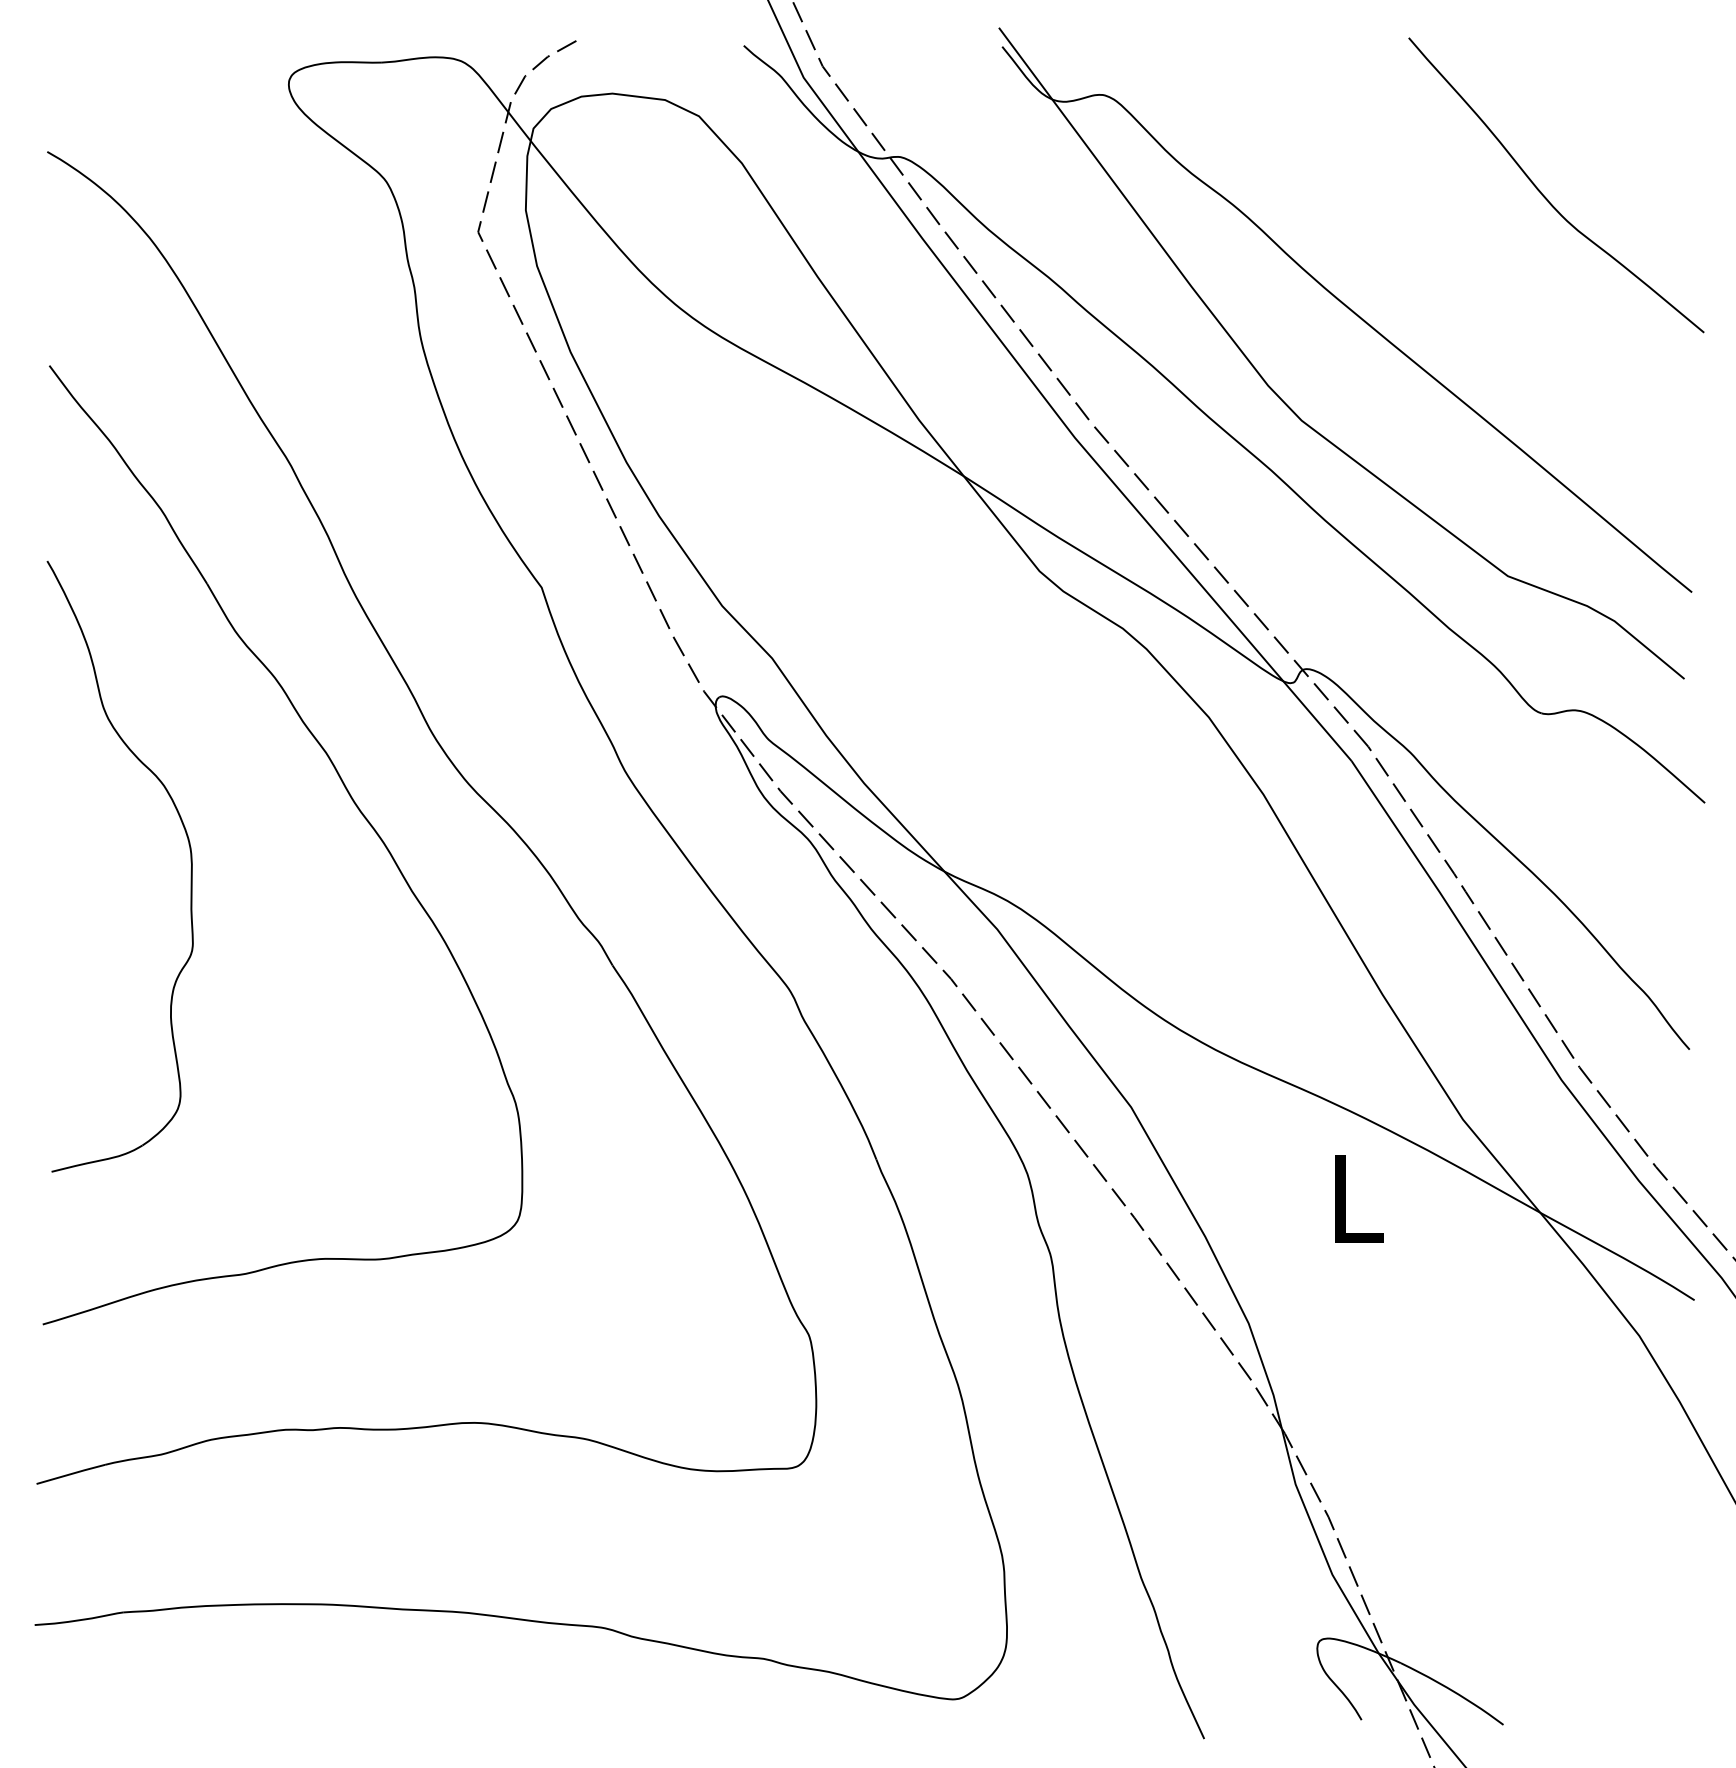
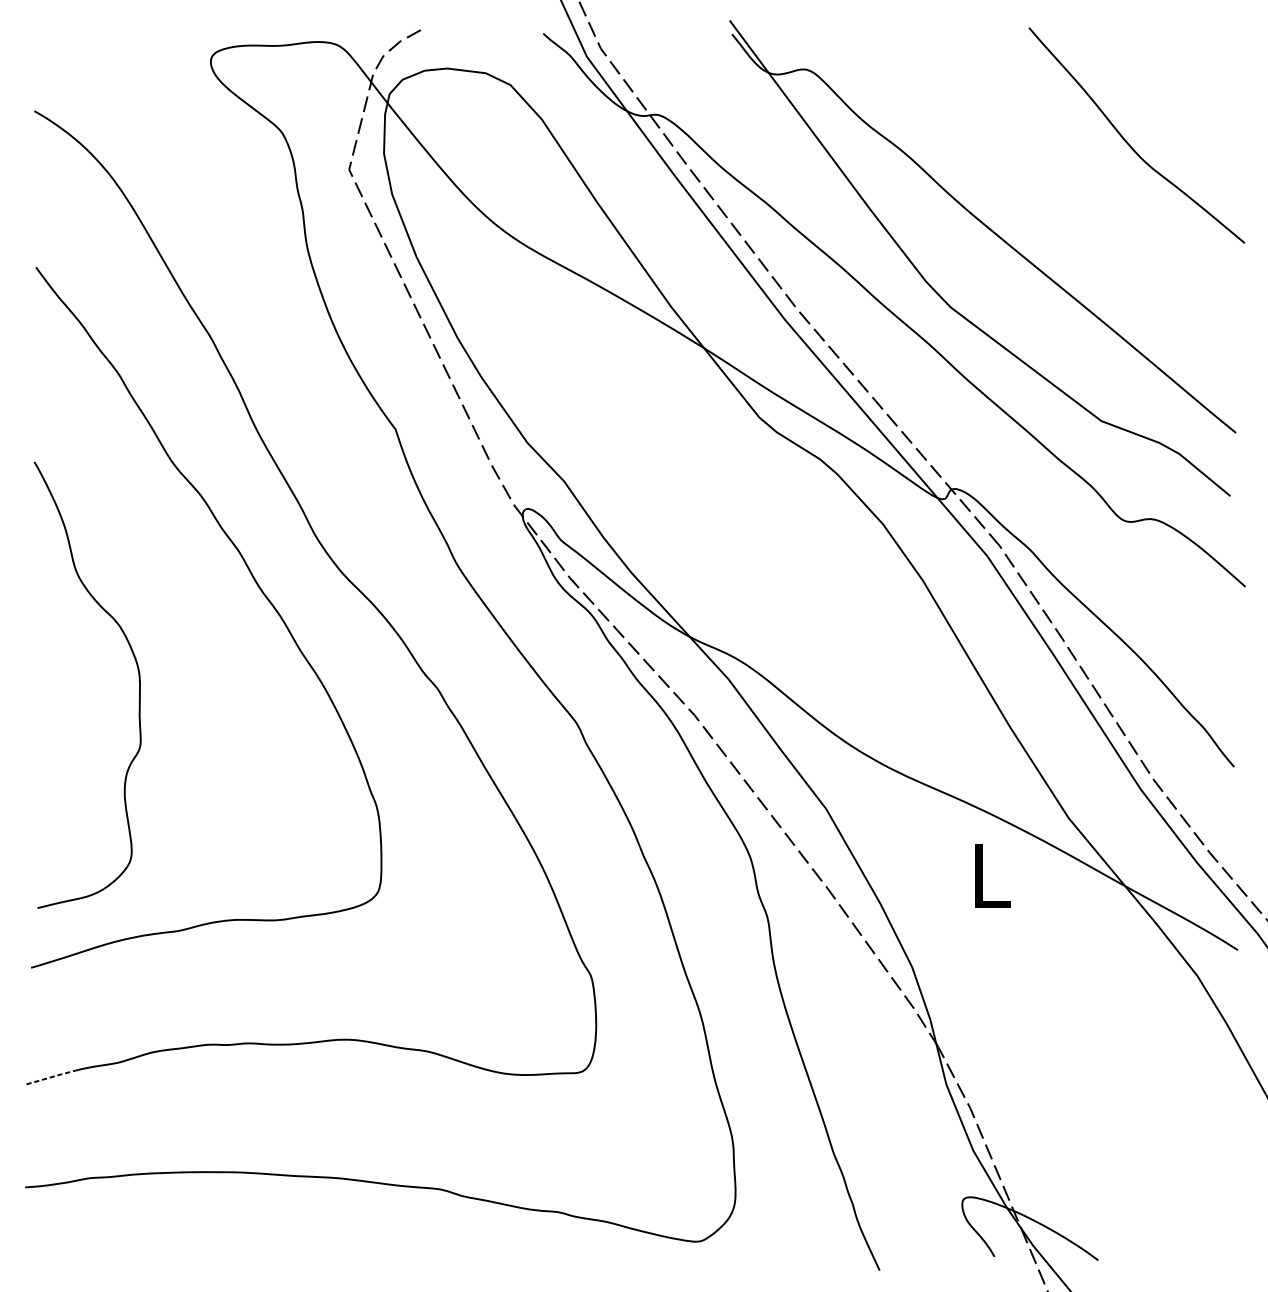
part: (190, 862) -> (139, 682), moved
line: (71, 1473) -> (52, 1076), solid -> dashed

